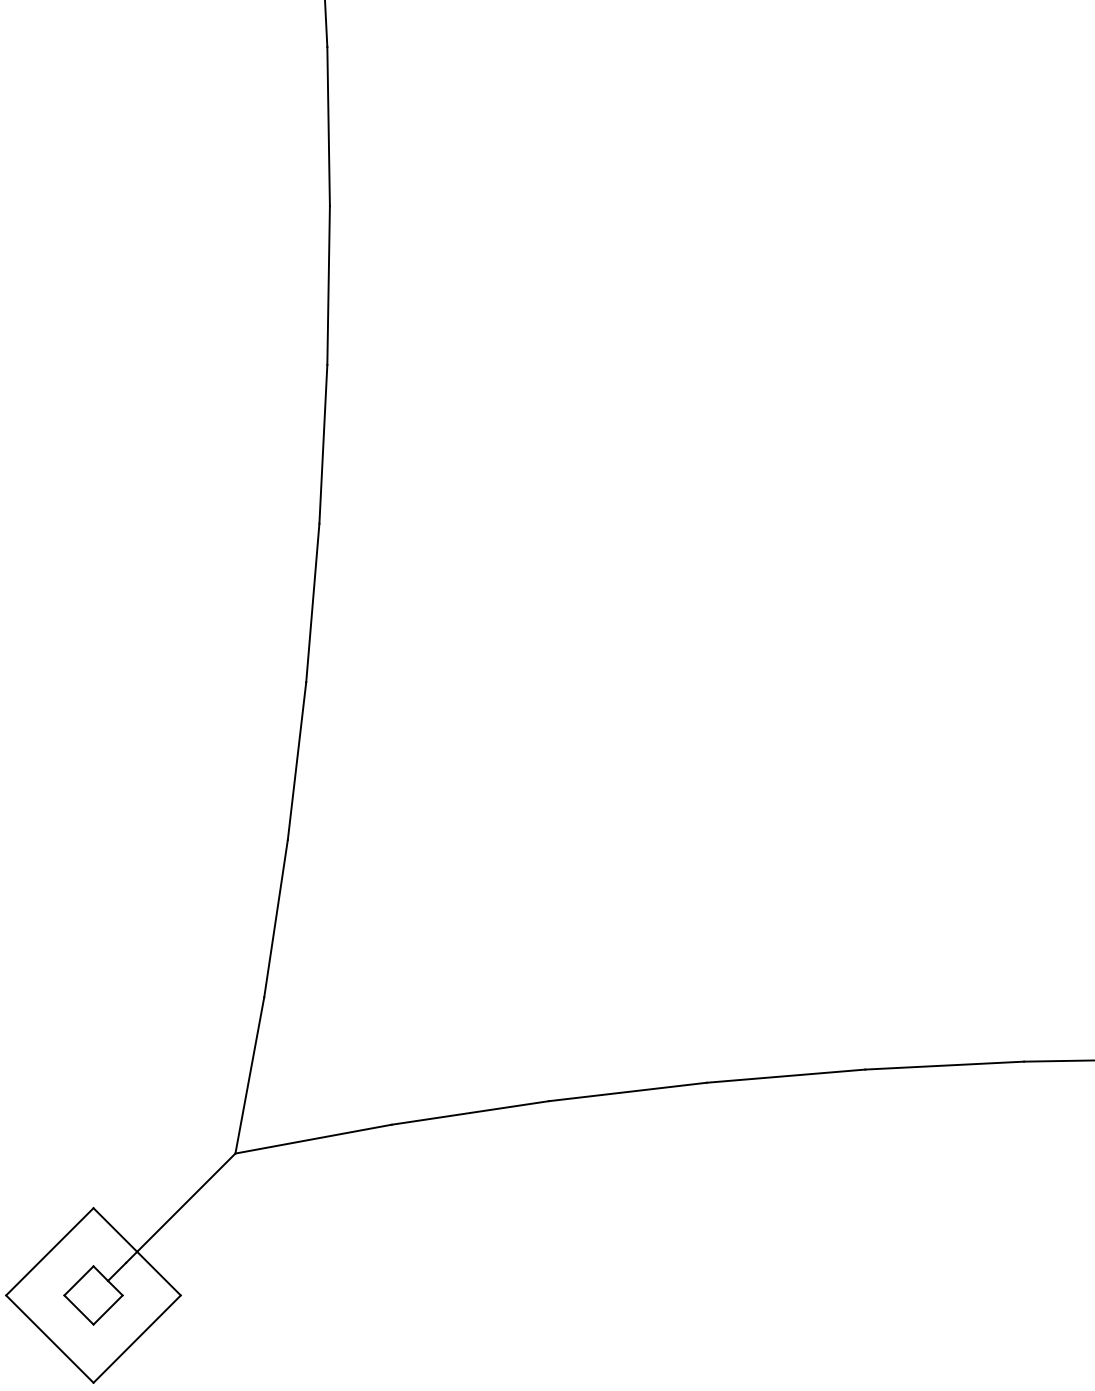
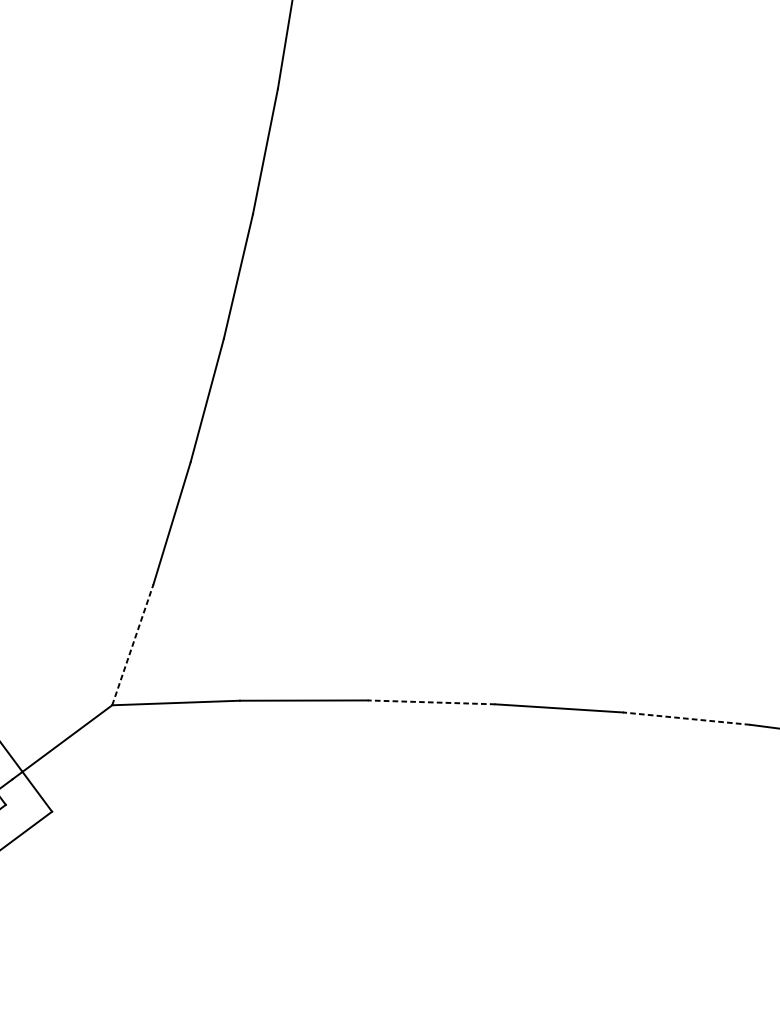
line: (944, 1065) -> (686, 718), solid -> dashed
line: (249, 1074) -> (132, 644), solid -> dashed
line: (627, 1092) -> (431, 702), solid -> dashed

